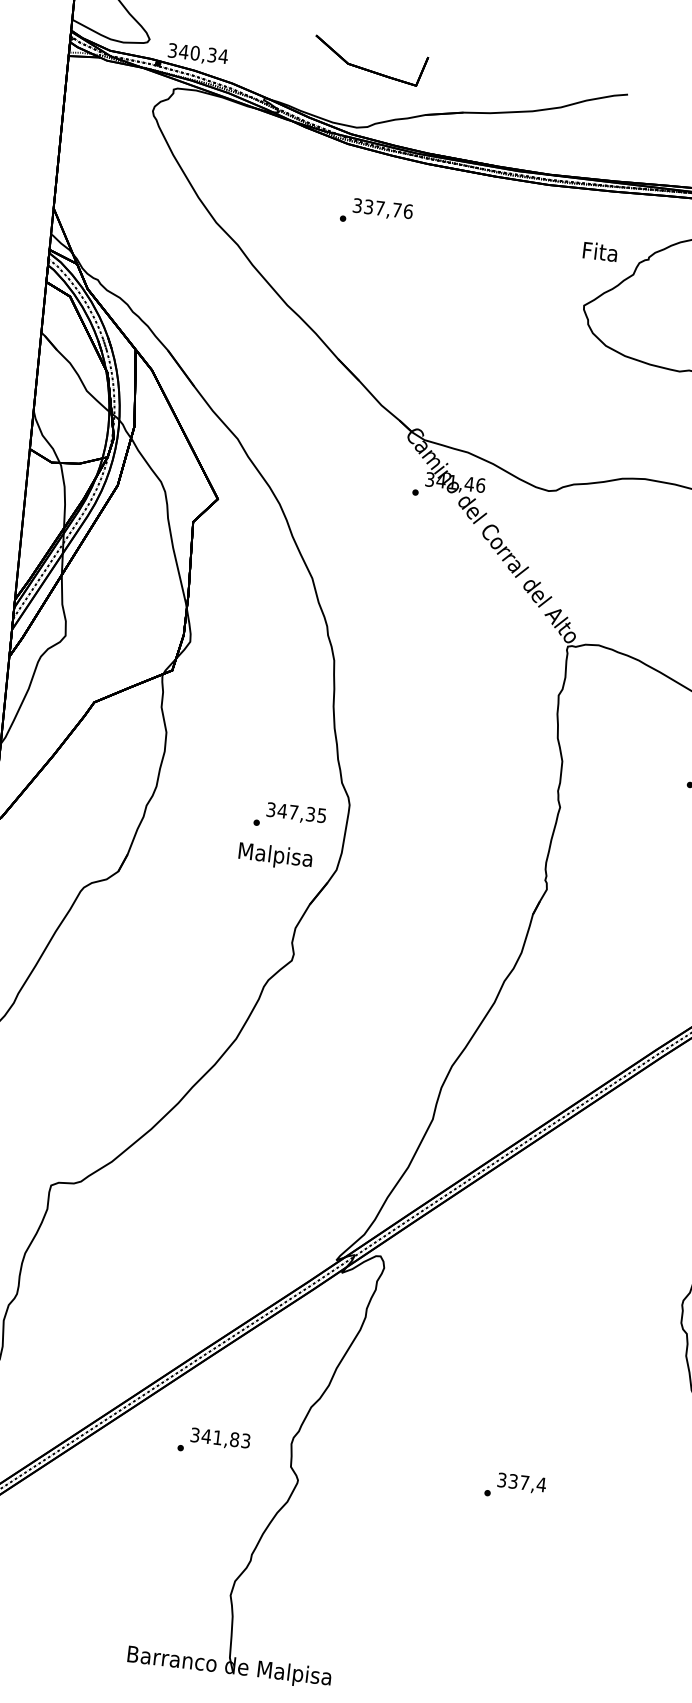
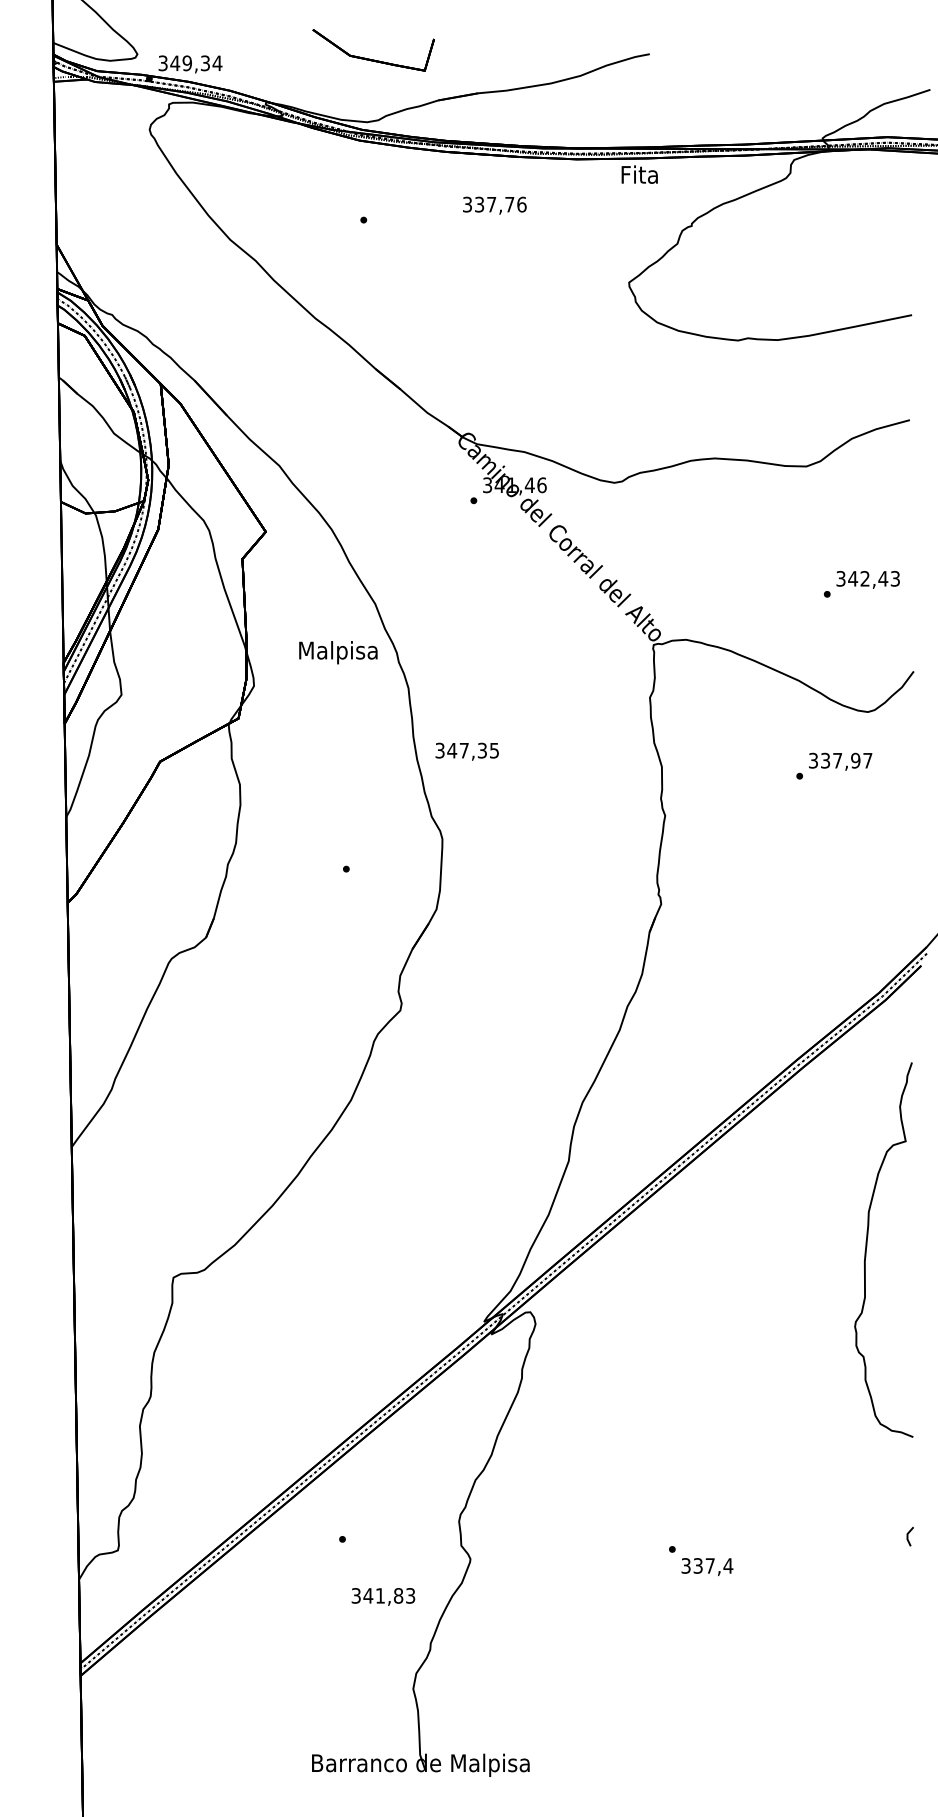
text: (194, 53) -> (186, 63), 340,34 -> 349,34
text: (382, 209) -> (494, 205), moved
text: (600, 251) -> (639, 174), moved
text: (295, 813) -> (466, 751), moved
text: (275, 856) -> (338, 652), moved
text: (220, 1438) -> (383, 1596), moved
text: (521, 1483) -> (707, 1567), moved

